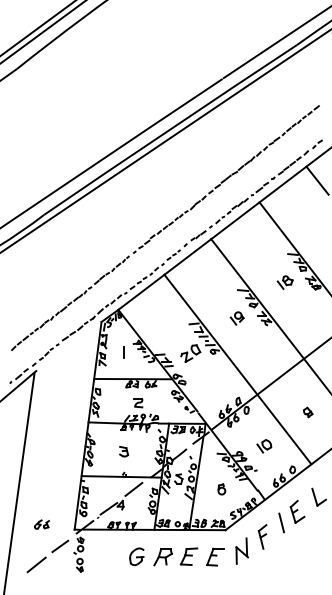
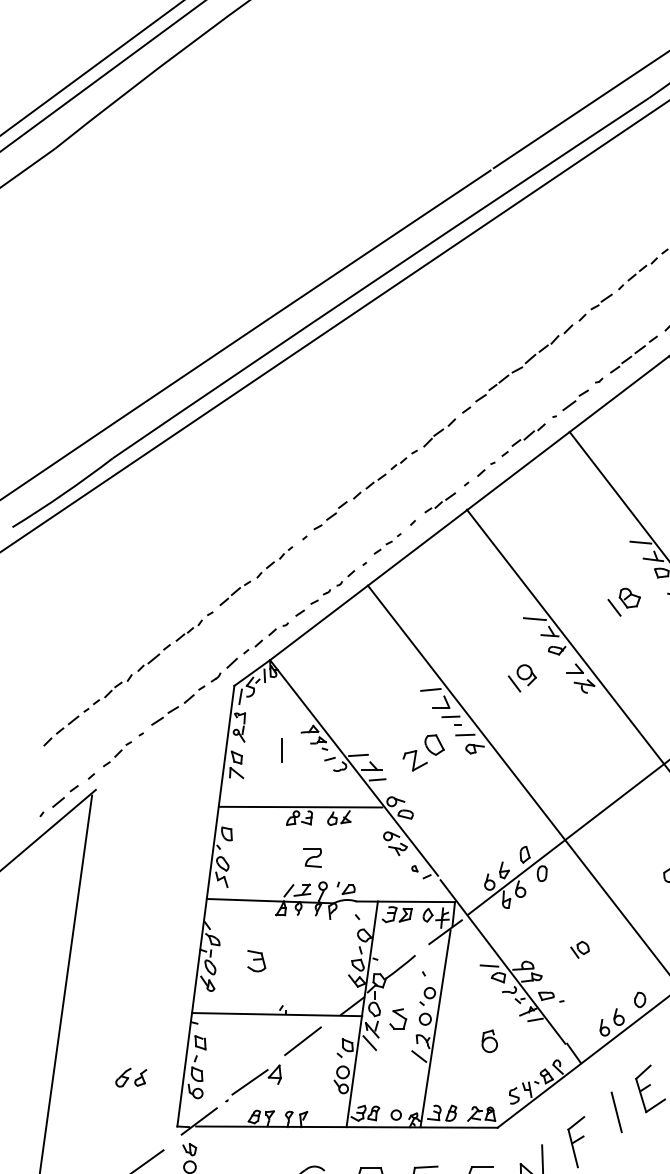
part: (264, 446) -> (580, 950), size x0.6
part: (124, 451) -> (257, 960), moved
part: (41, 524) -> (130, 1077), moved

